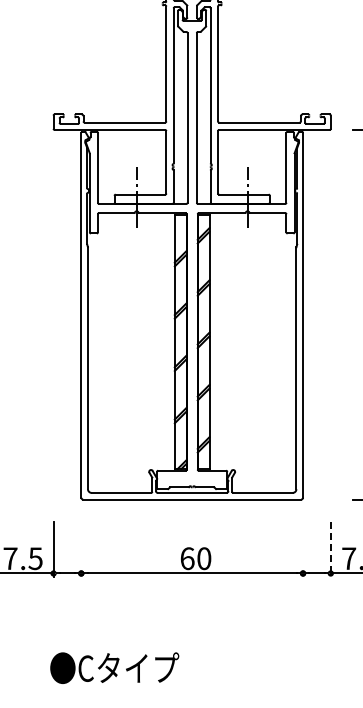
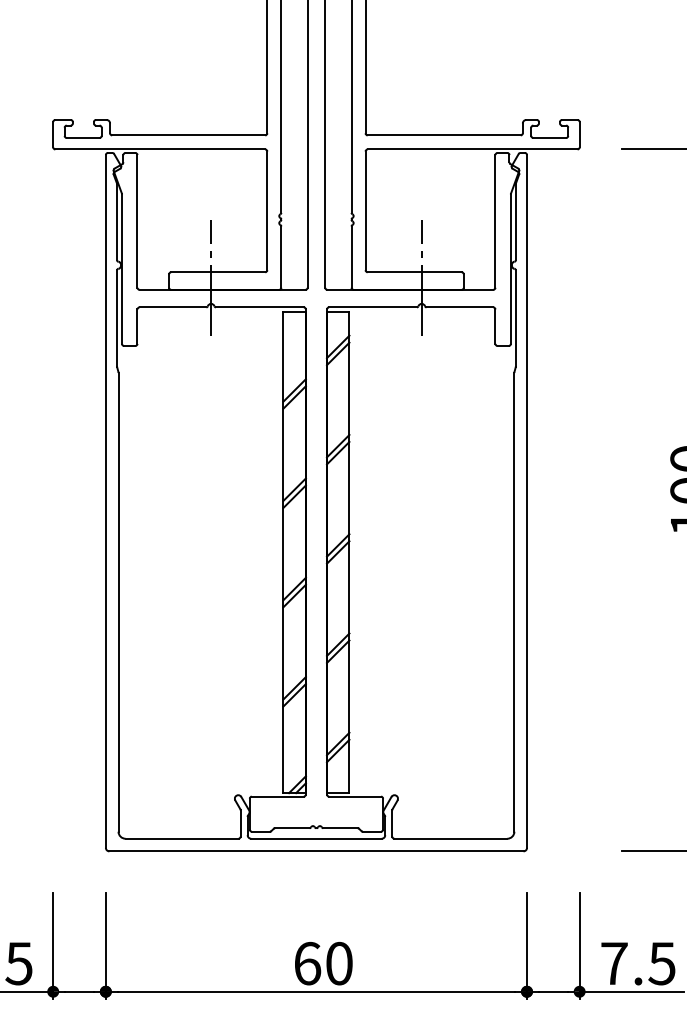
line: (81, 549) -> (106, 946), added
line: (303, 549) -> (527, 946), added
line: (330, 549) -> (579, 946), dashed -> solid

